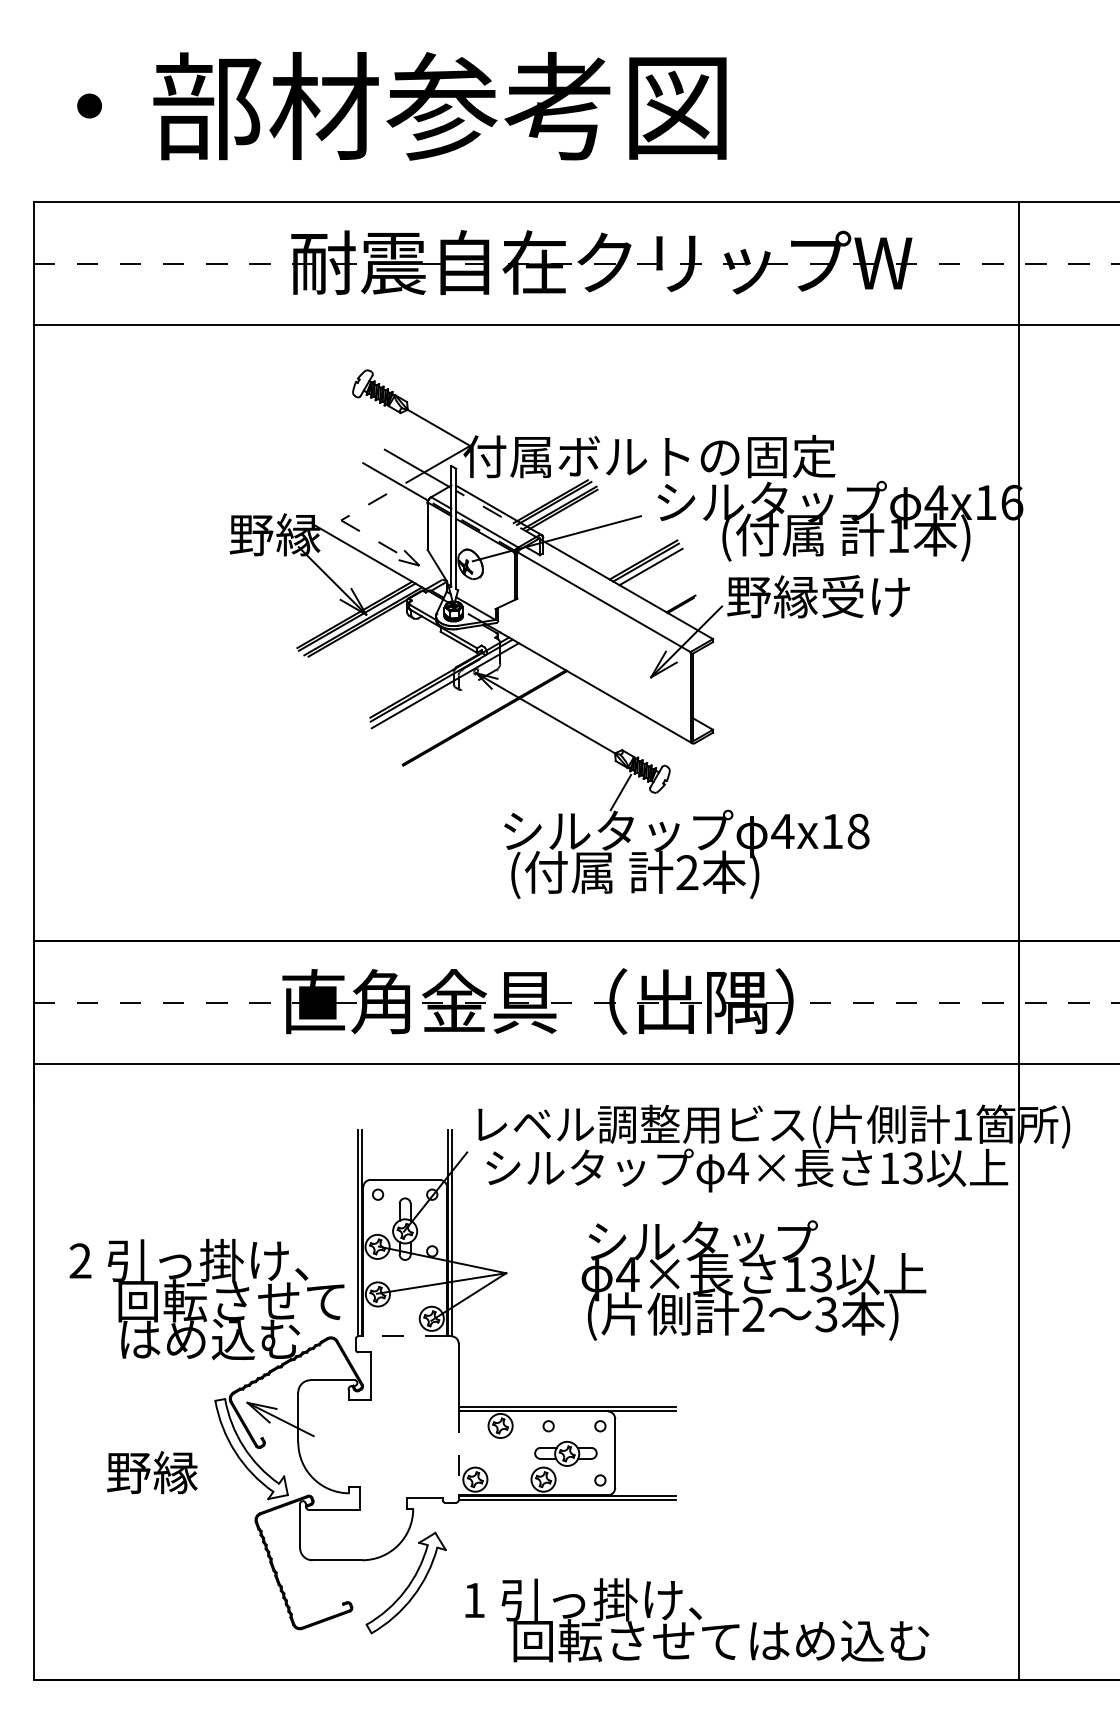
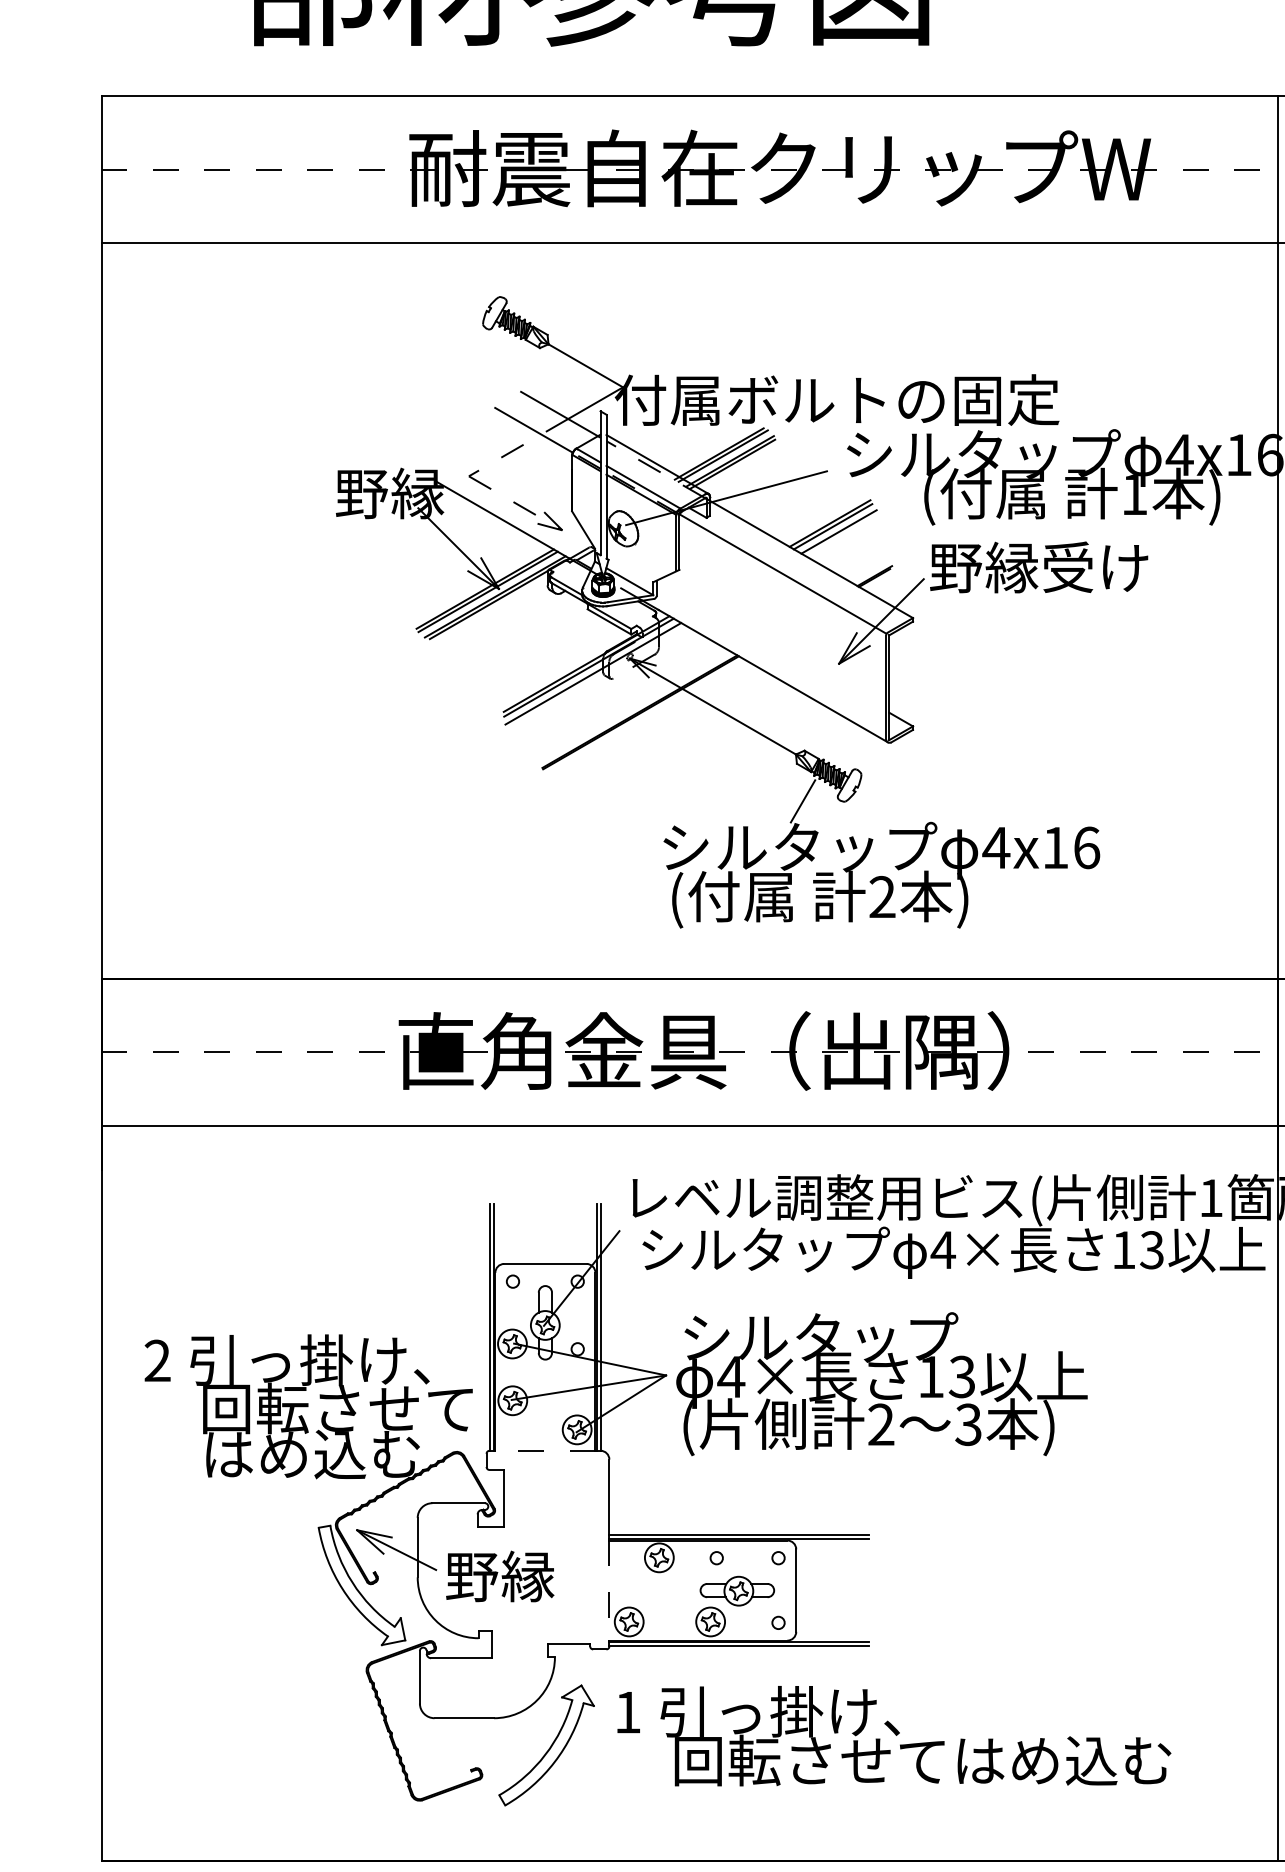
text: (858, 831) -> (1086, 847), 4x18 -> 4x16
text: (753, 1280) -> (881, 1384), moved
text: (152, 1472) -> (500, 1576), moved
text: (697, 1620) -> (894, 1736), moved

